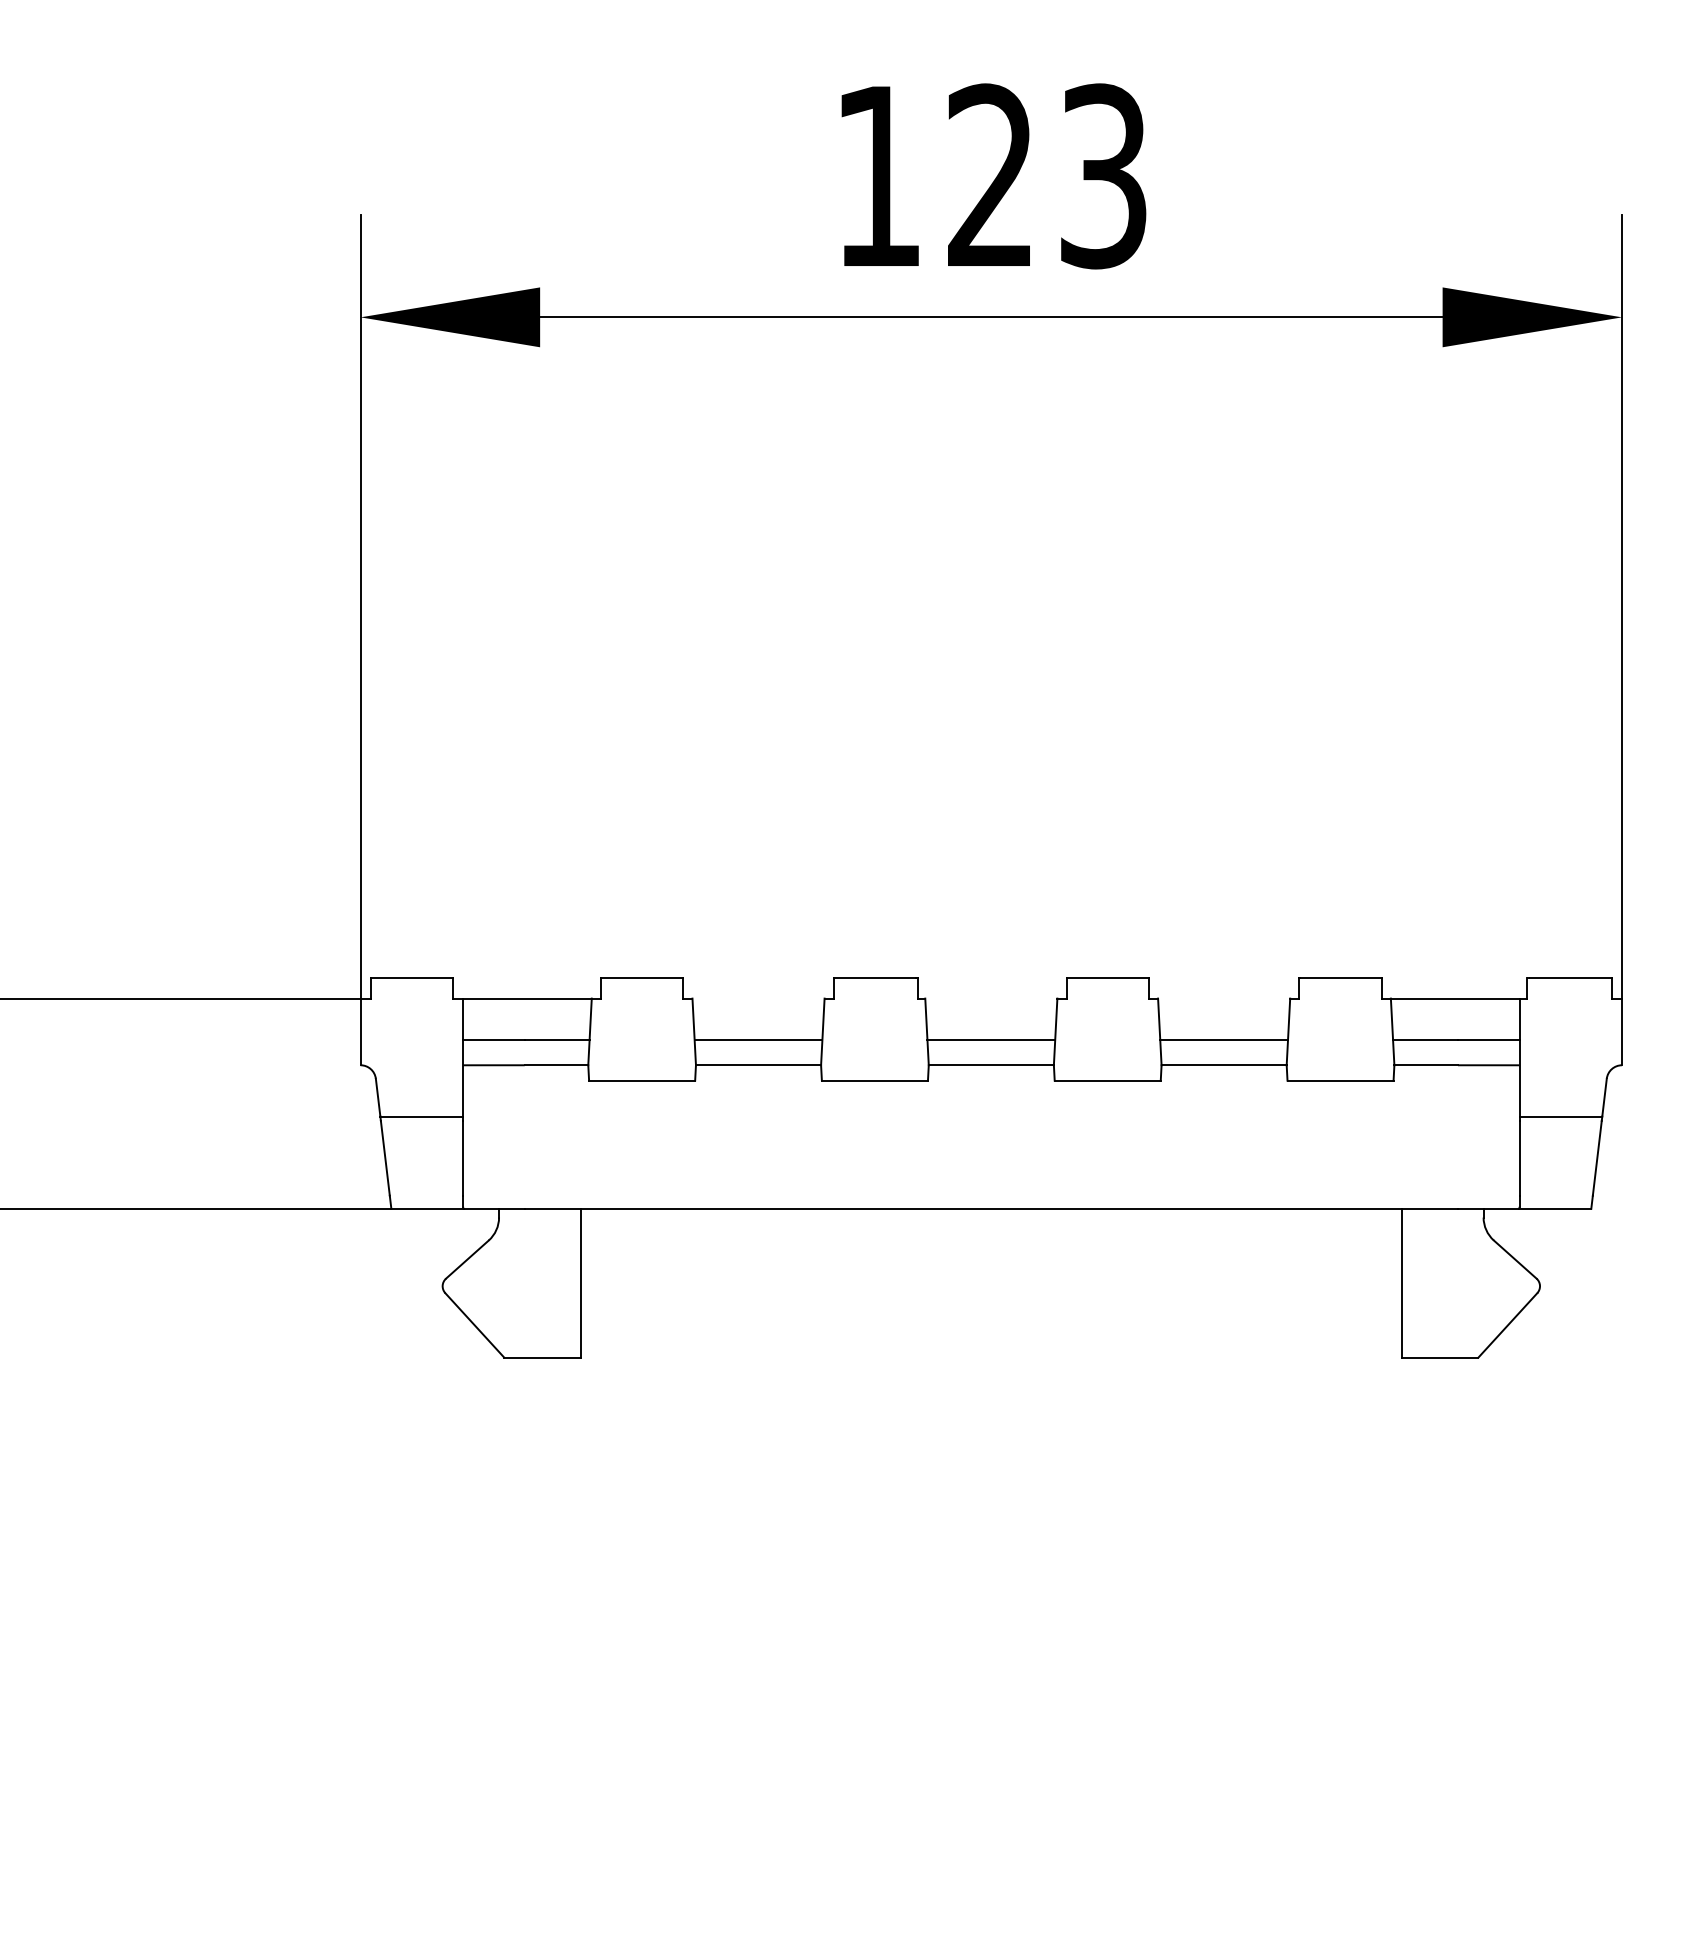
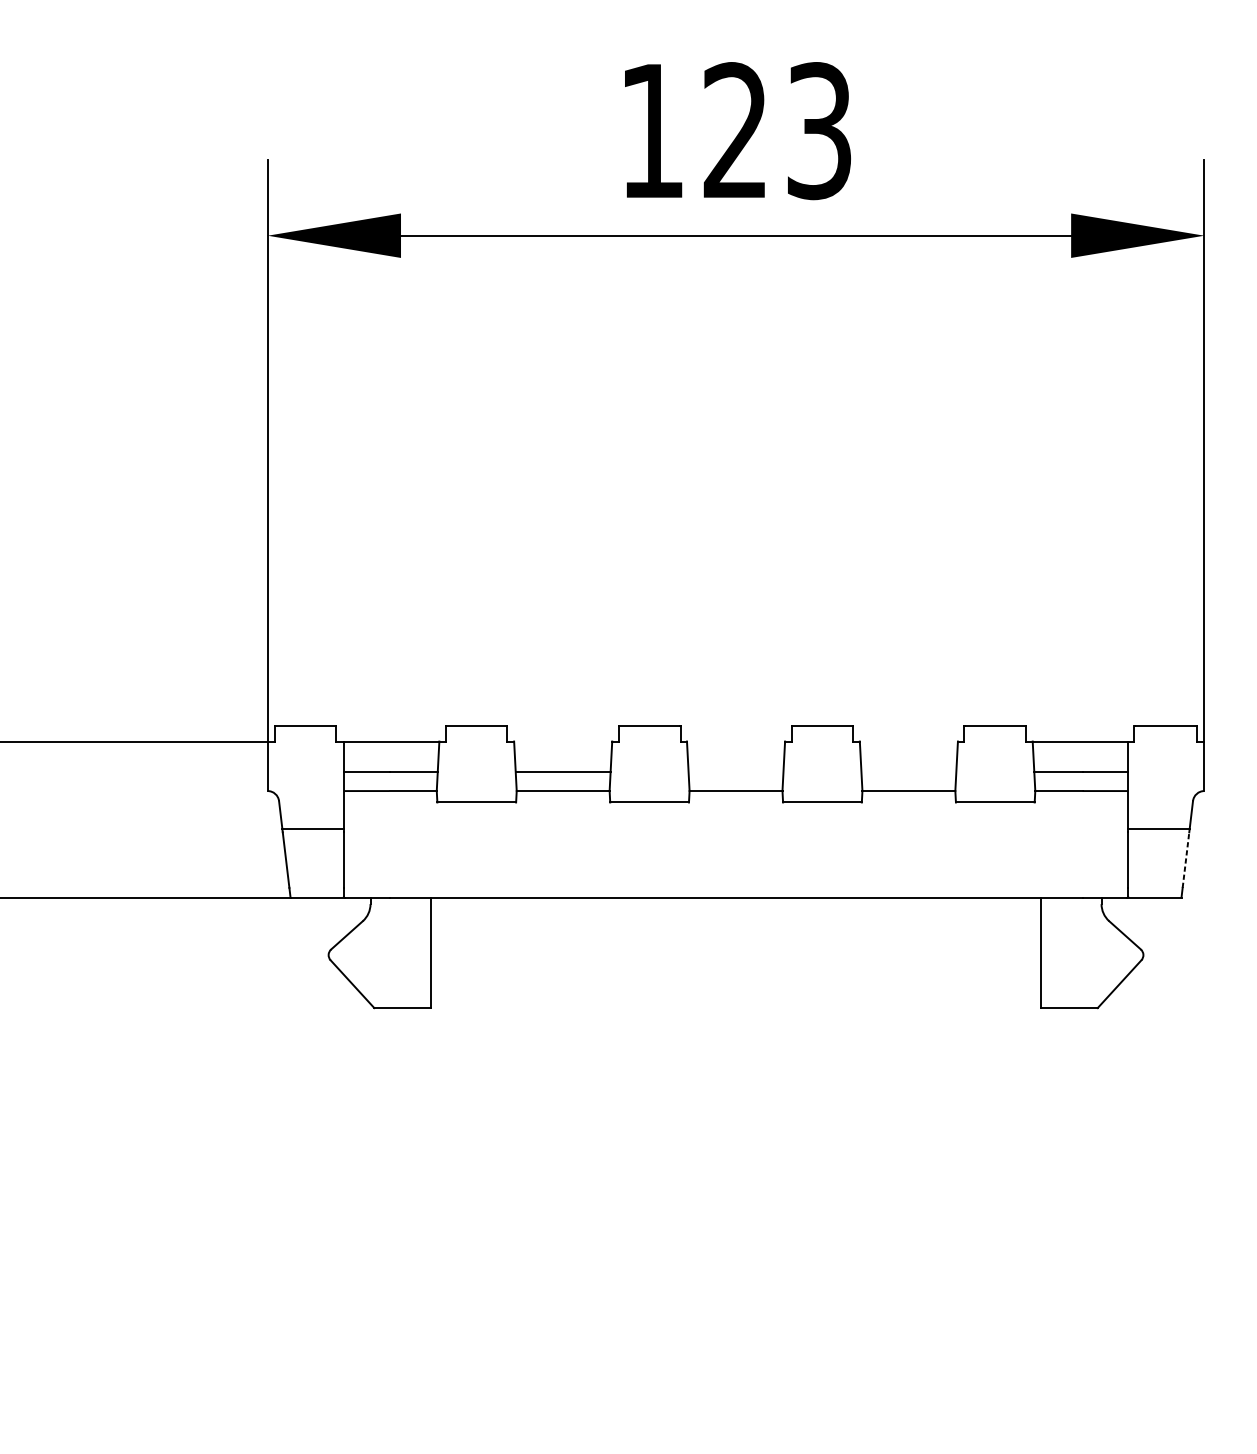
line: (991, 1039) -> (736, 771), removed
line: (1224, 1039) -> (909, 771), removed
line: (1597, 1158) -> (1186, 860), solid -> dashed

